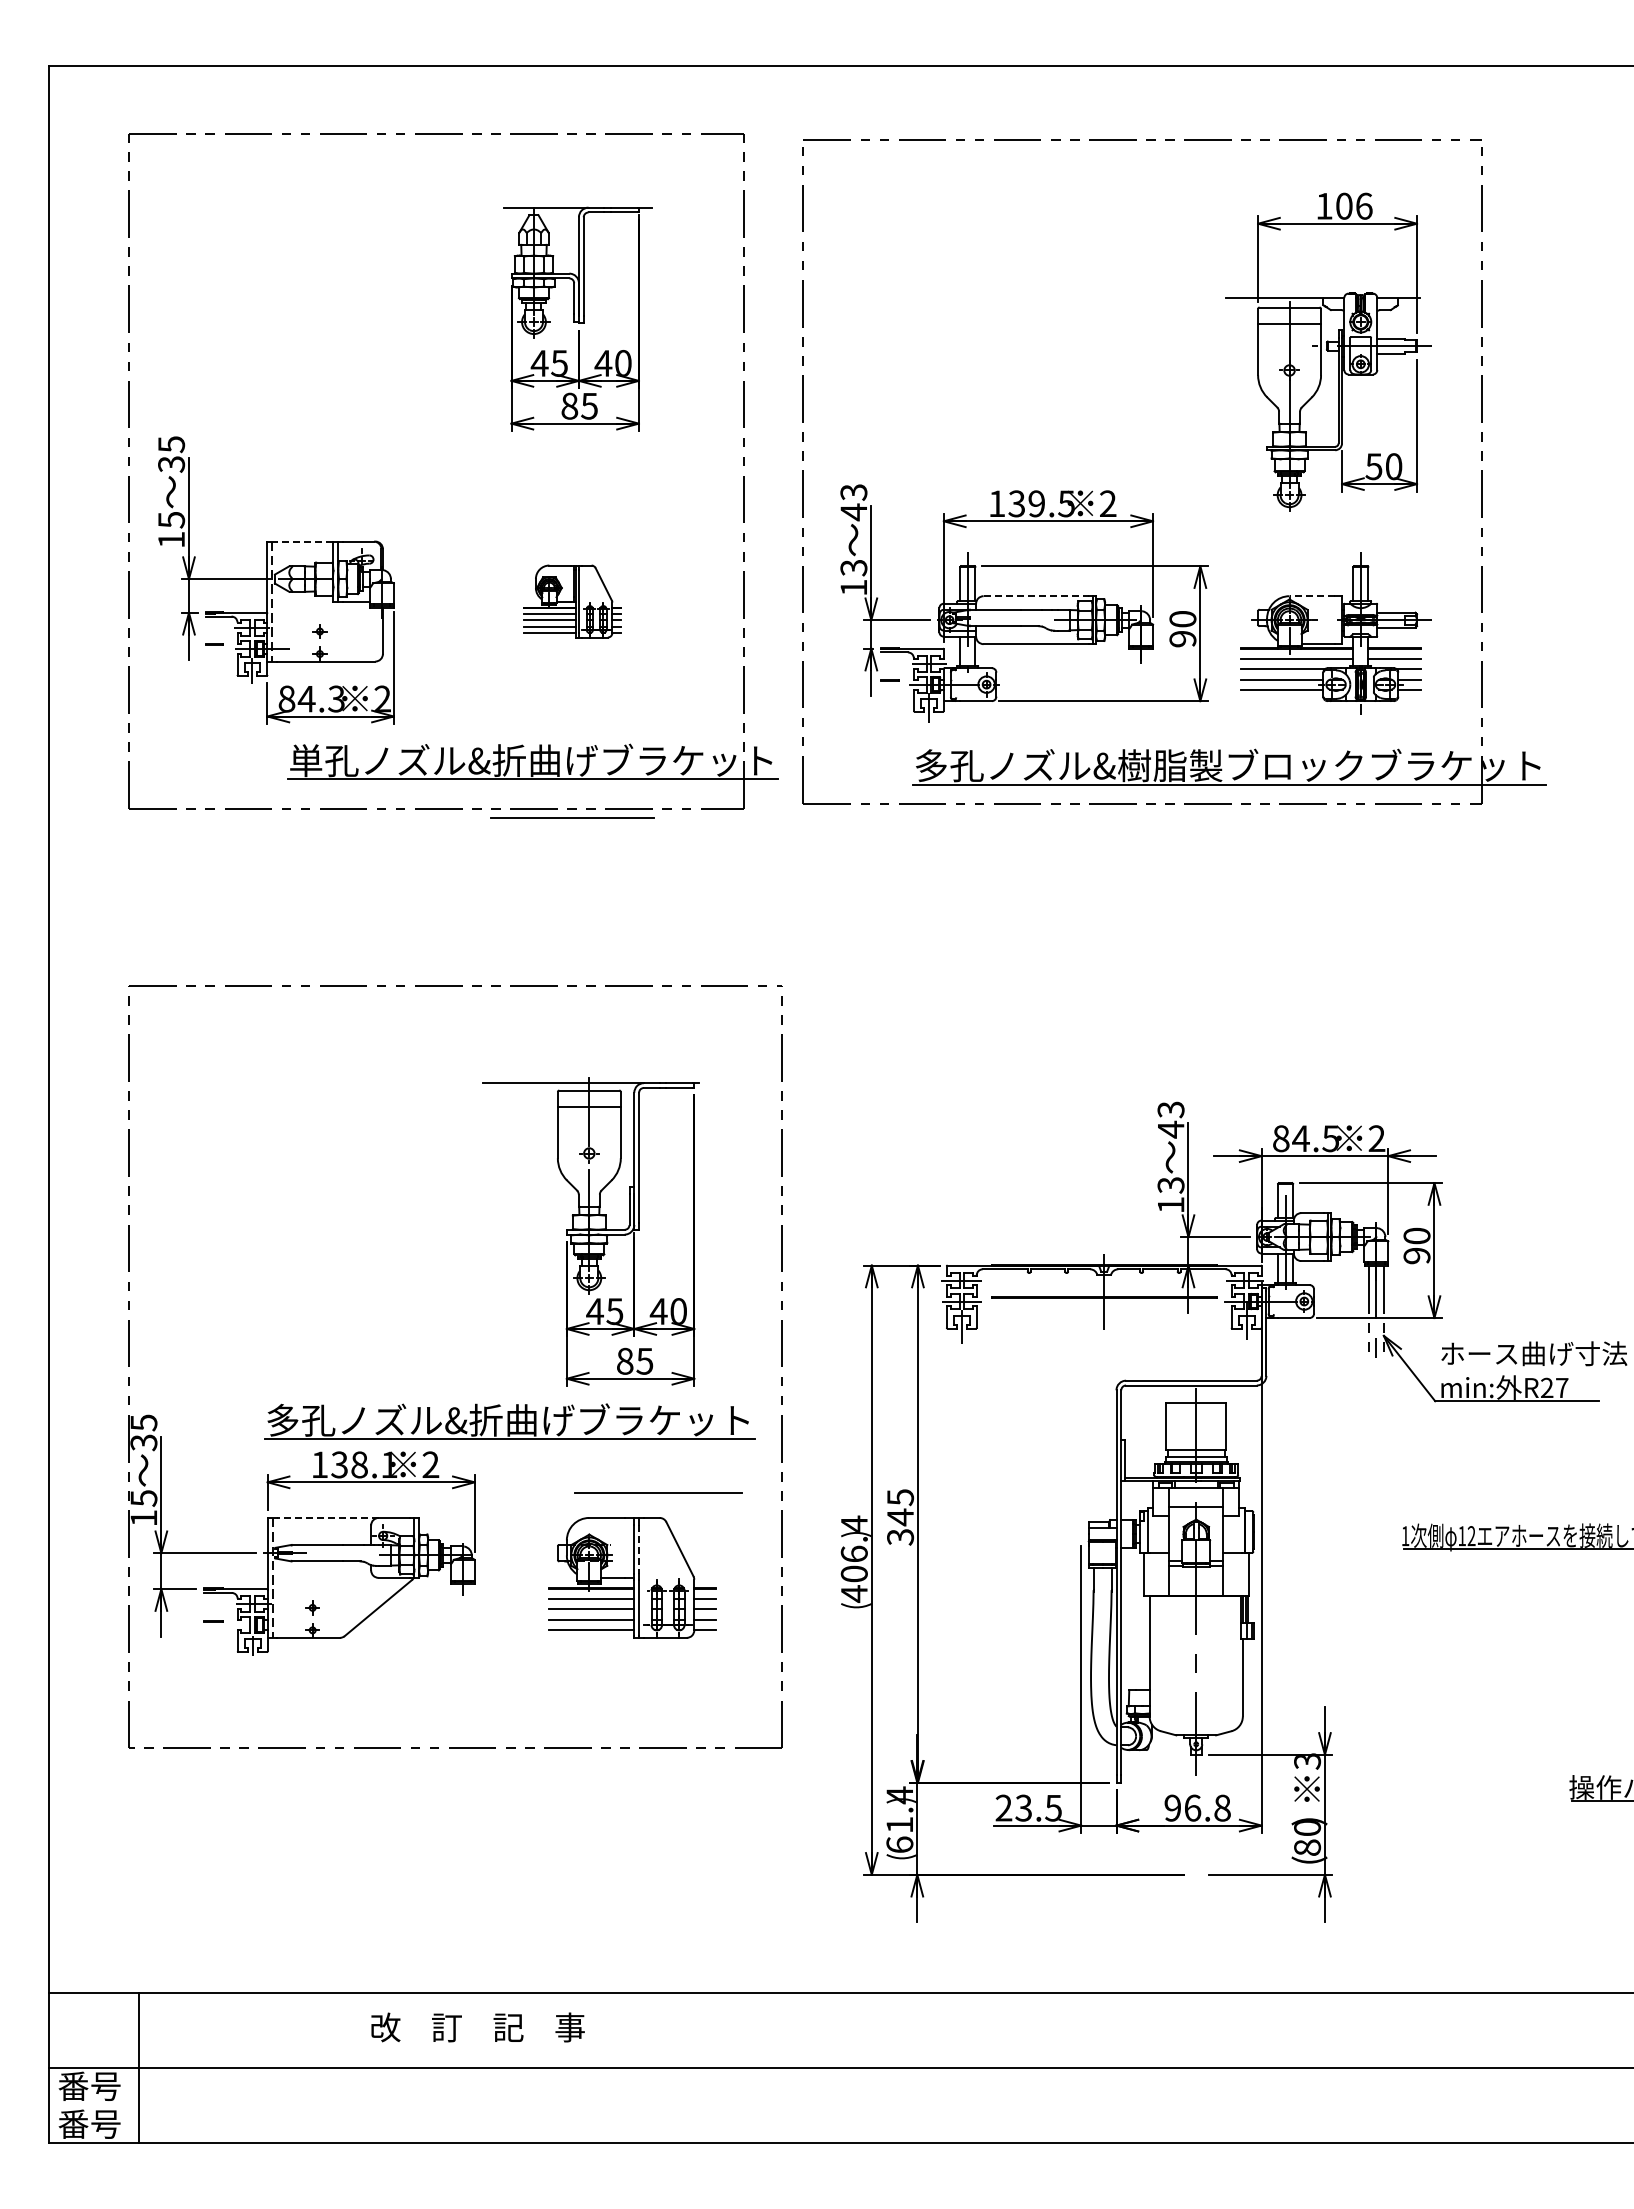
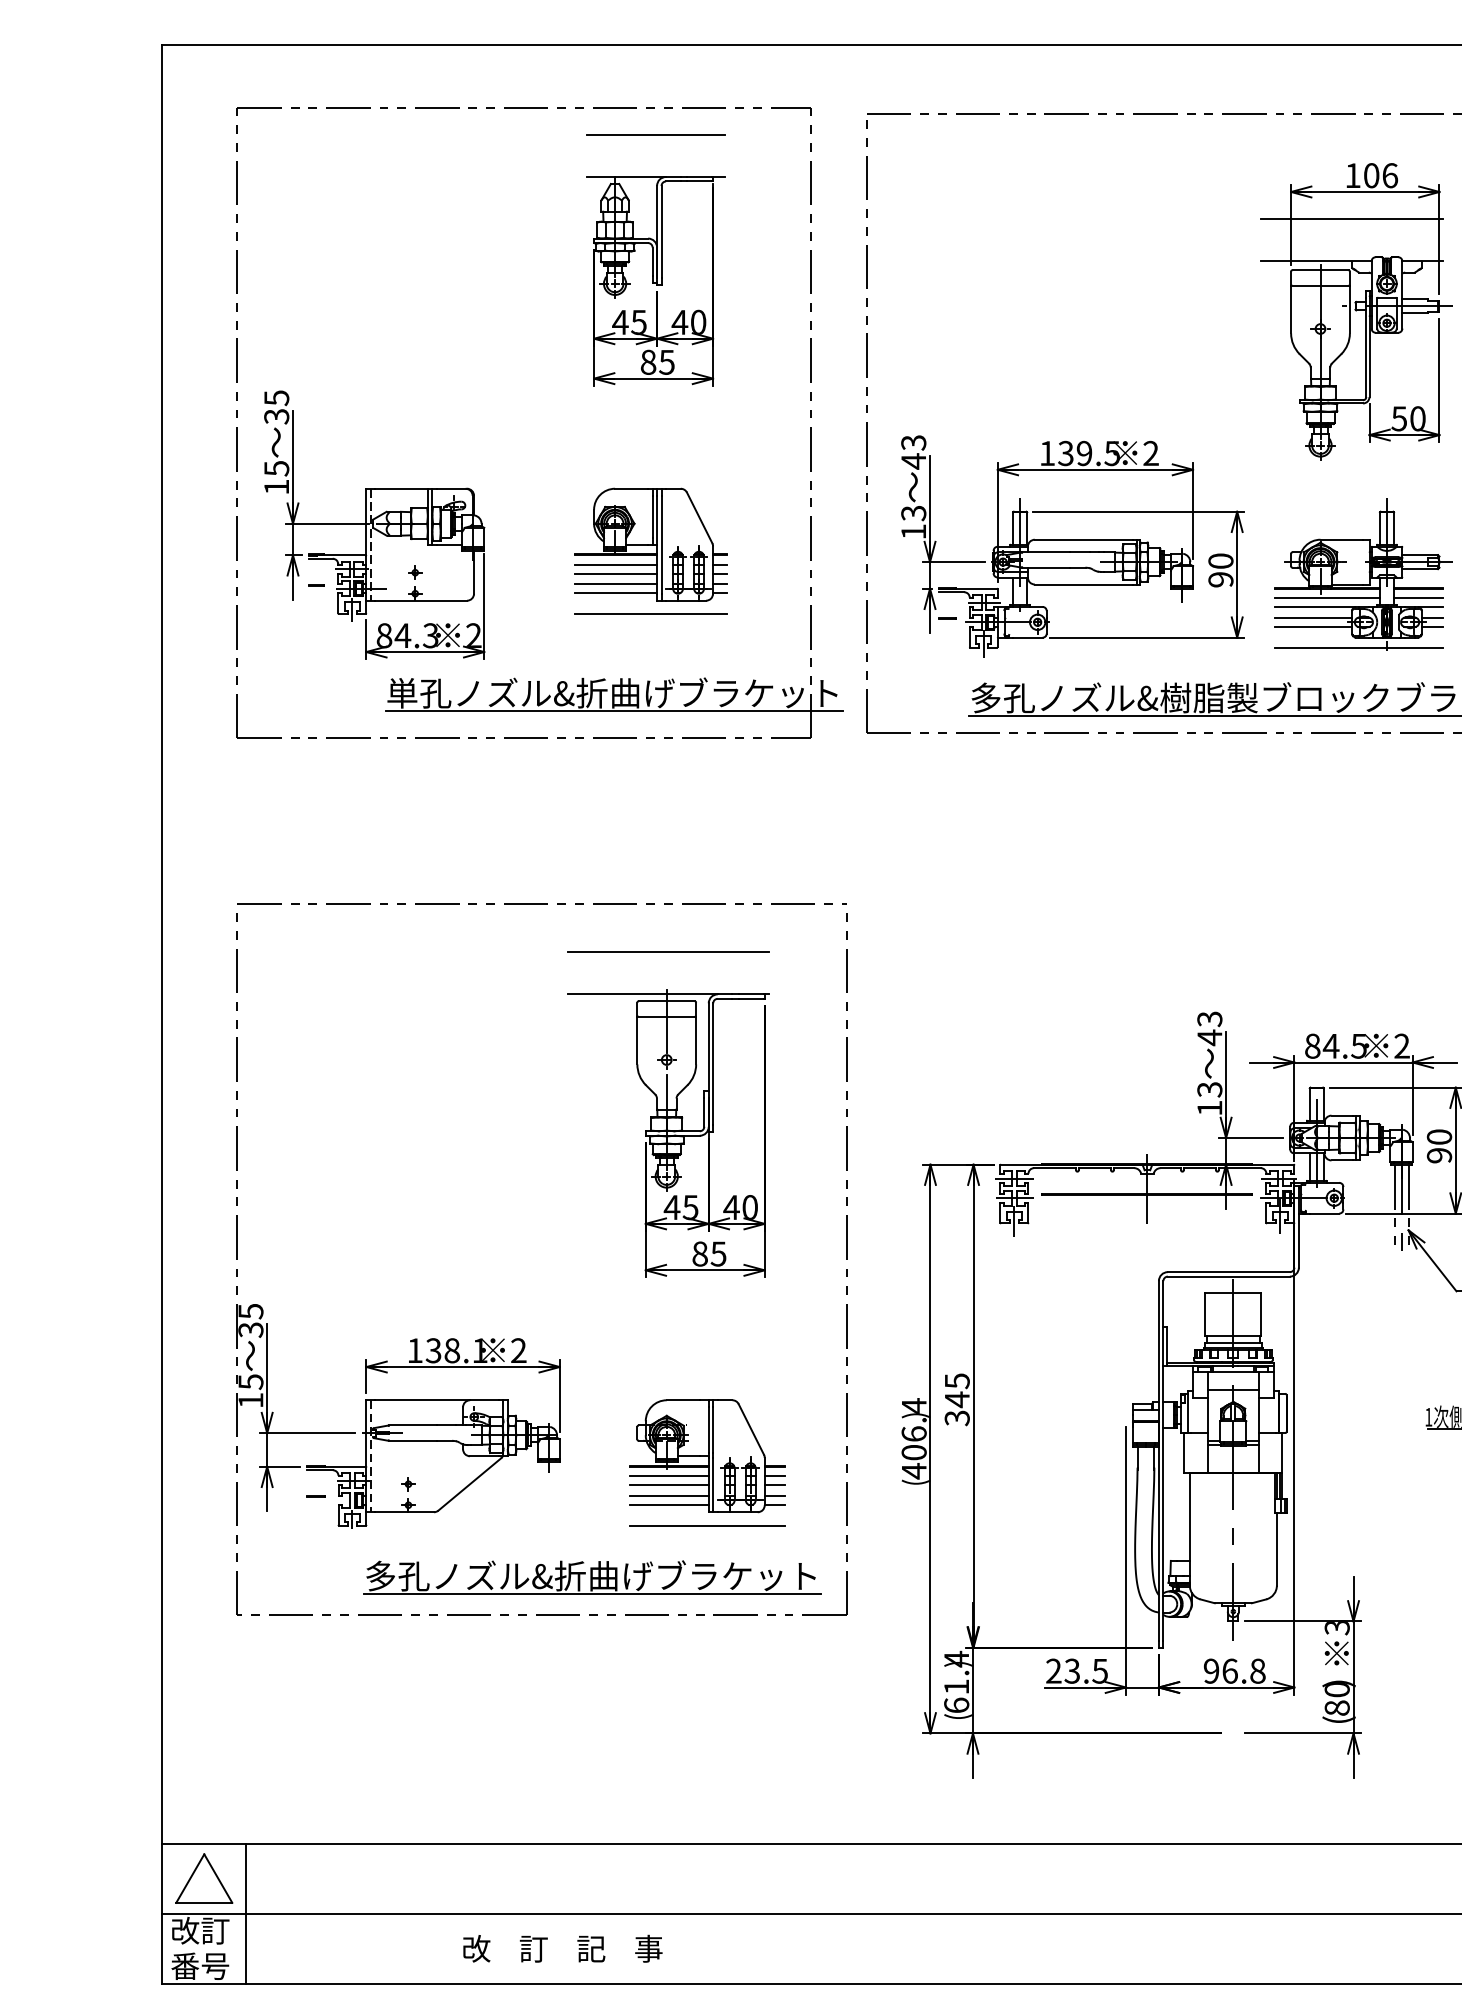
line: (577, 162) -> (655, 134), added
line: (1323, 253) -> (1352, 219), added
line: (304, 541) -> (400, 488), dashed -> solid
line: (1036, 596) -> (1084, 540), dashed -> solid
line: (1312, 596) -> (1341, 540), dashed -> solid
part: (572, 601) -> (651, 544), size x1.67
line: (1330, 711) -> (1358, 647), added
line: (572, 817) -> (651, 613), moved
line: (590, 1037) -> (667, 951), added
part: (509, 1421) -> (592, 1577), moved
line: (658, 1492) -> (707, 1524), moved
line: (327, 1517) -> (422, 1399), dashed -> solid
line: (639, 1550) -> (713, 1430), dashed -> solid
text: (477, 2027) -> (562, 1948), moved
part: (93, 2030) -> (203, 1878), added
text: (89, 2085) -> (200, 1930), 番号 -> 改訂

